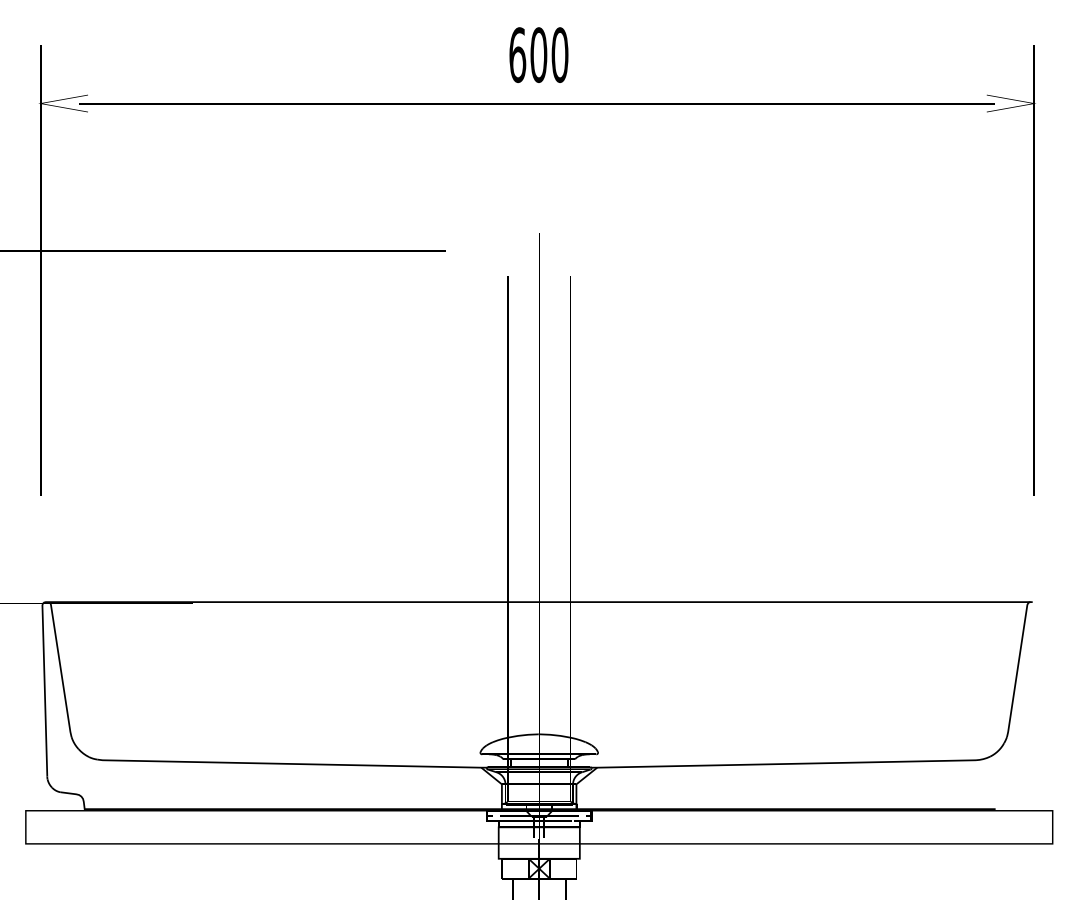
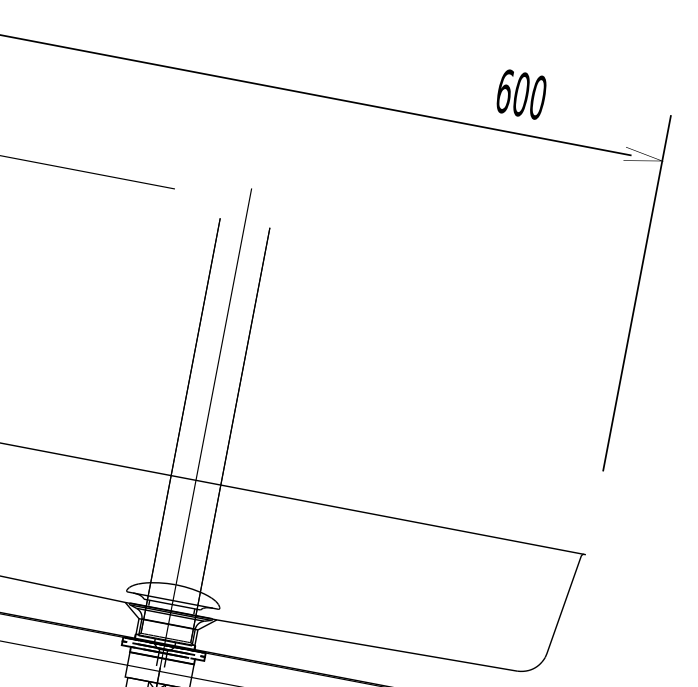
text: (538, 54) -> (521, 93), moved

